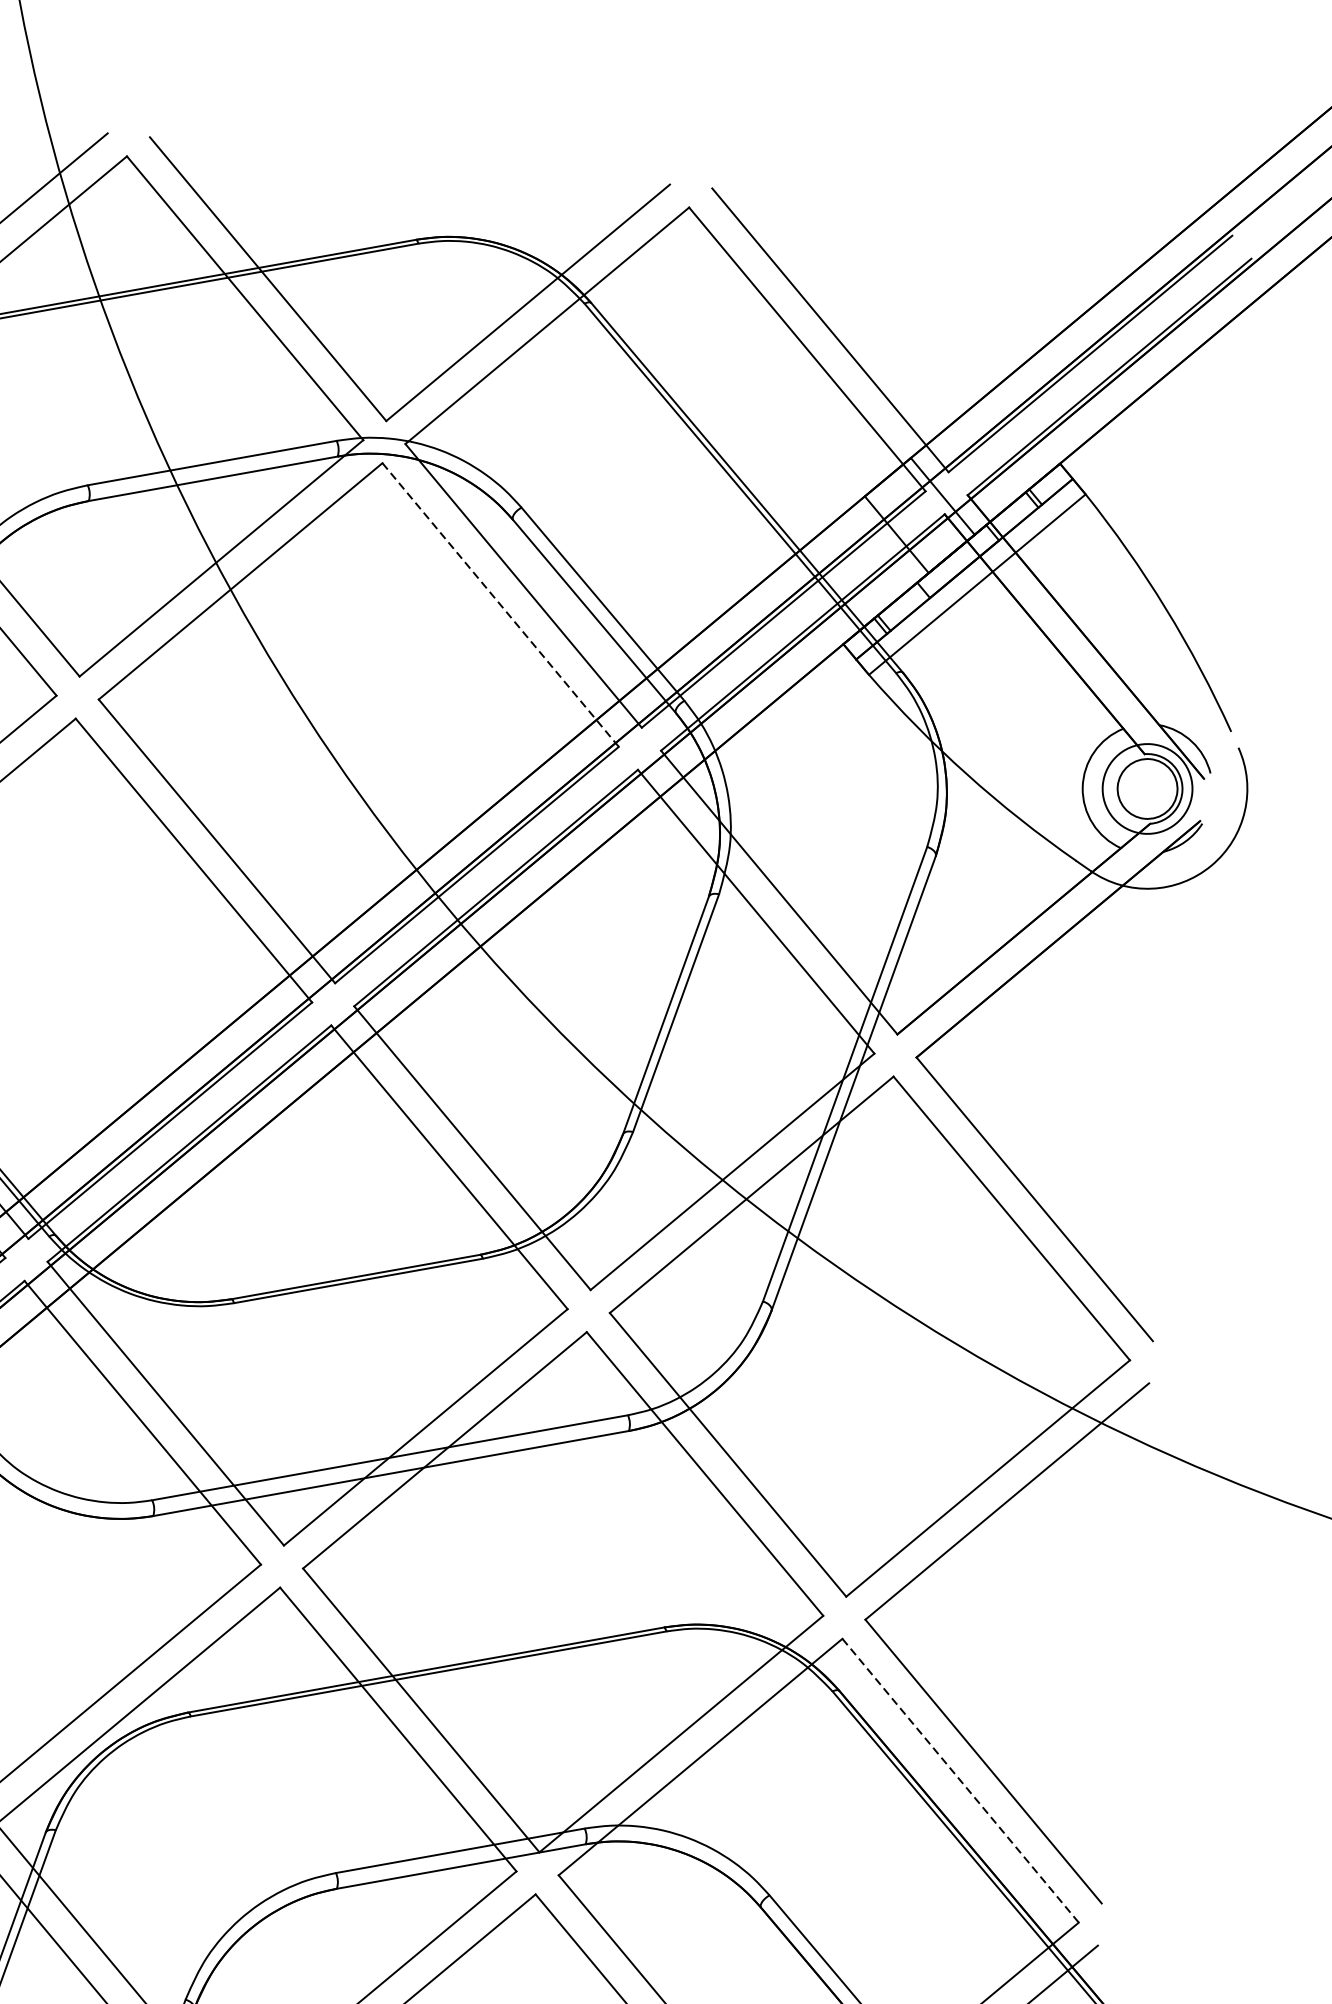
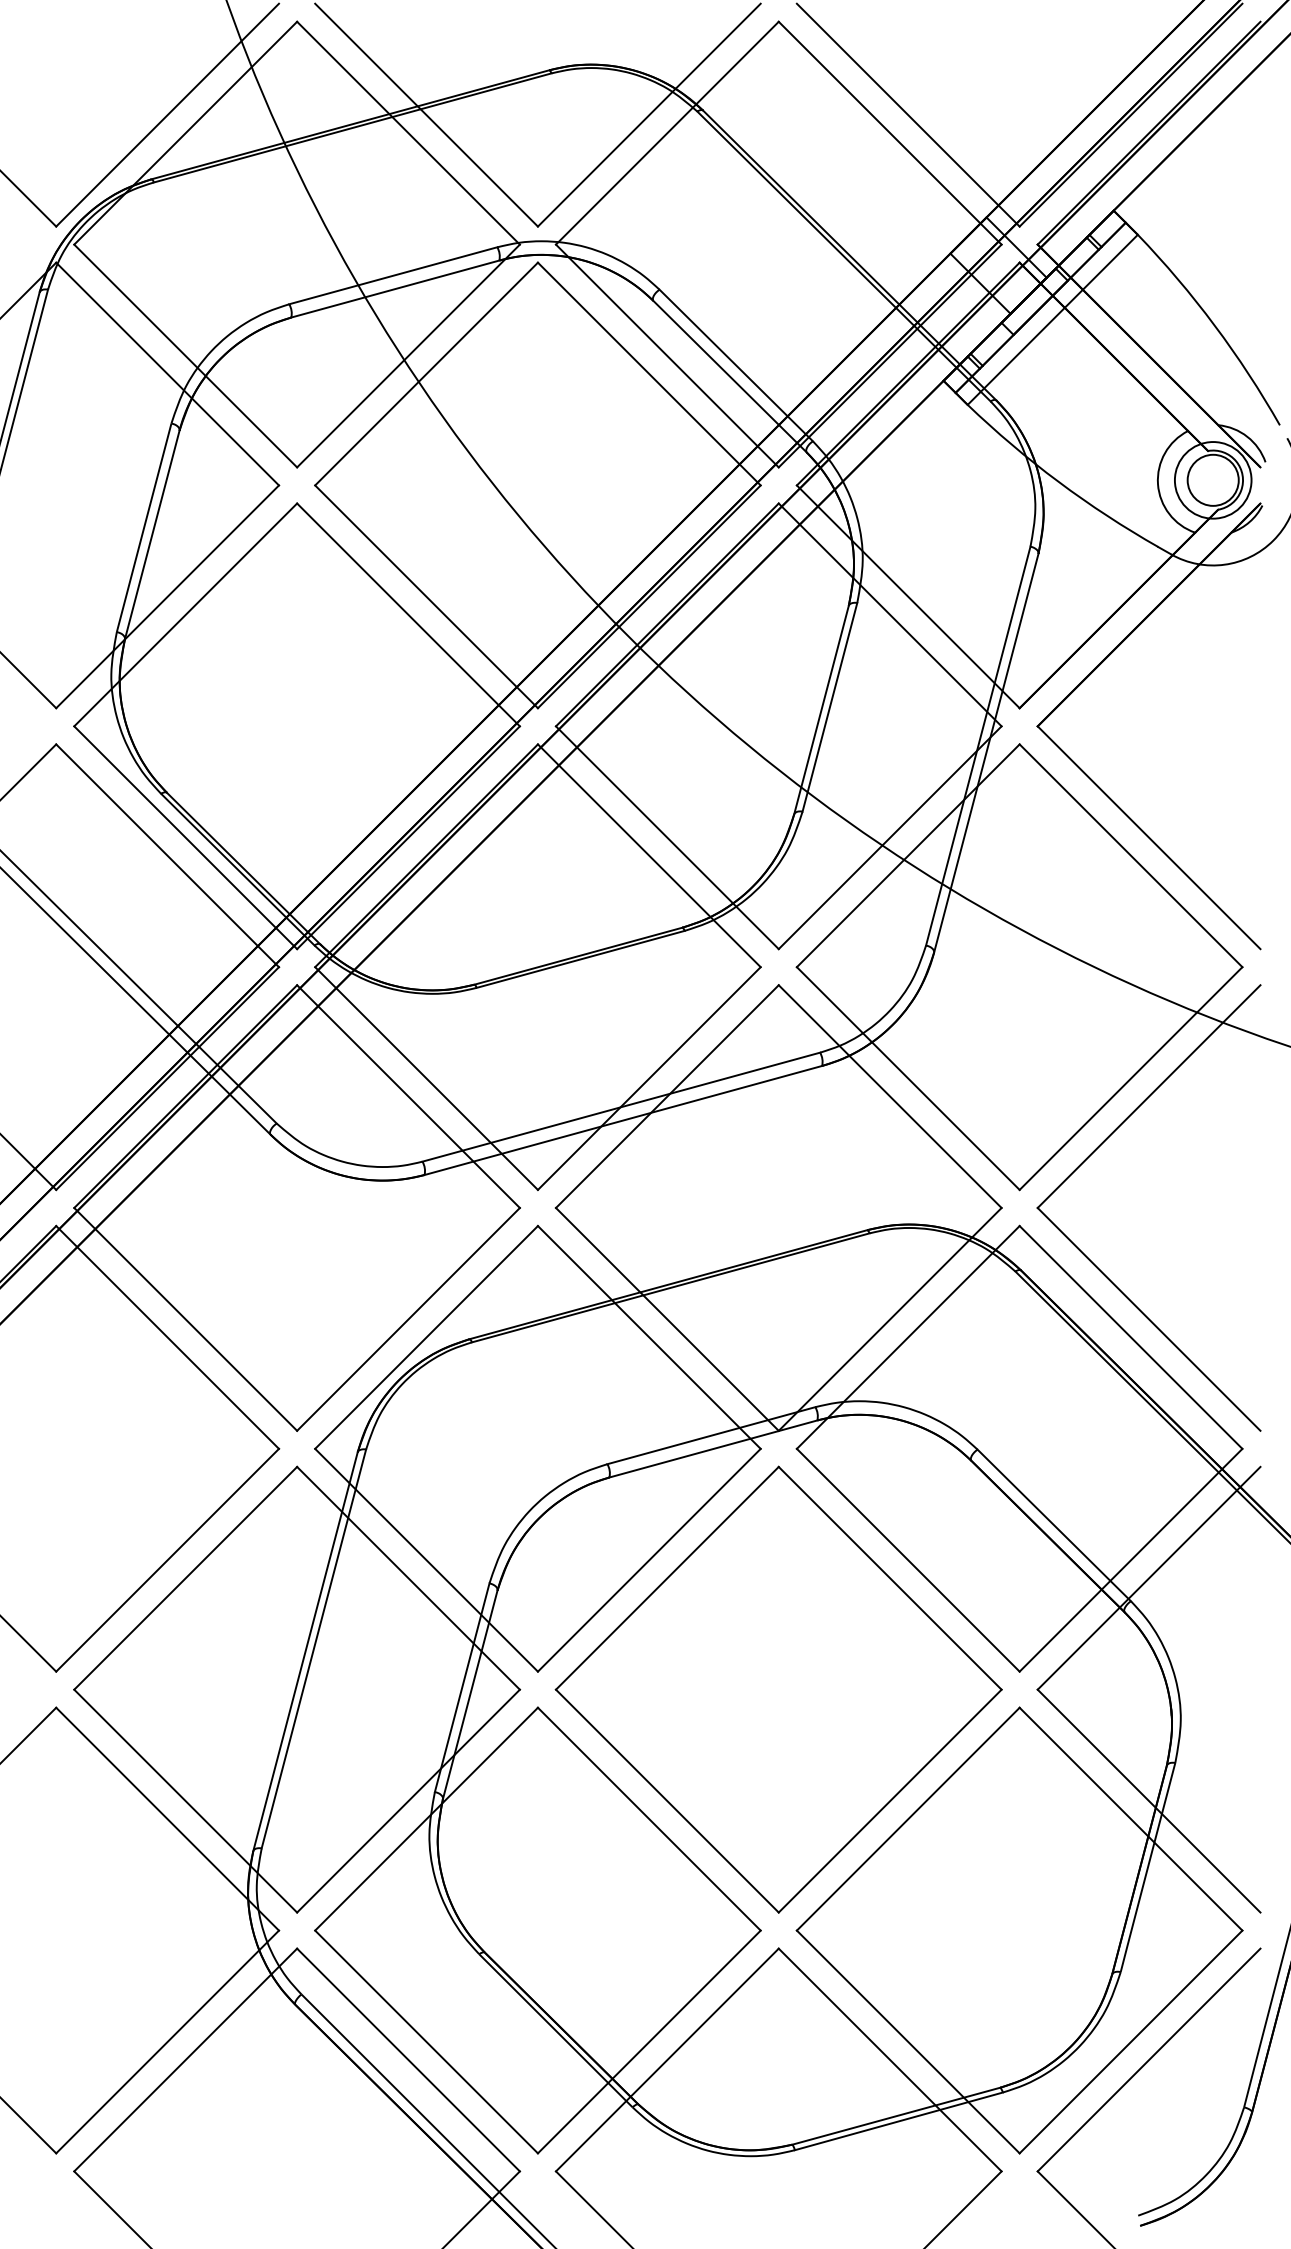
line: (500, 605) -> (649, 374), dashed -> solid
line: (961, 1780) -> (1131, 1337), dashed -> solid

